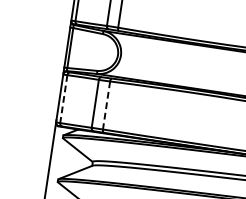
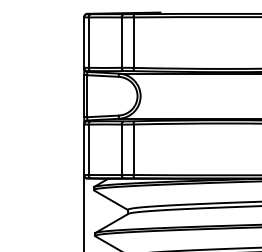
line: (63, 99) -> (88, 150), dashed -> solid
line: (106, 106) -> (133, 150), dashed -> solid

